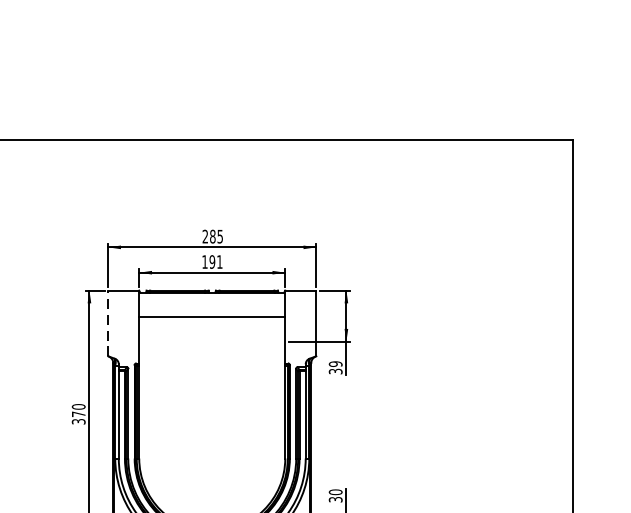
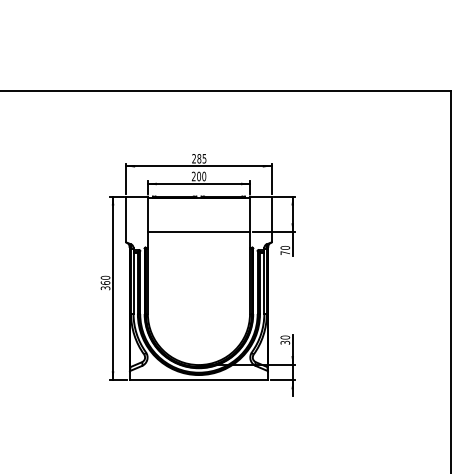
text: (211, 261) -> (198, 176), 191 -> 200
line: (211, 317) -> (198, 232), moved
line: (108, 323) -> (126, 219), dashed -> solid
text: (336, 367) -> (285, 250), 39 -> 70
text: (78, 413) -> (105, 282), 370 -> 360

